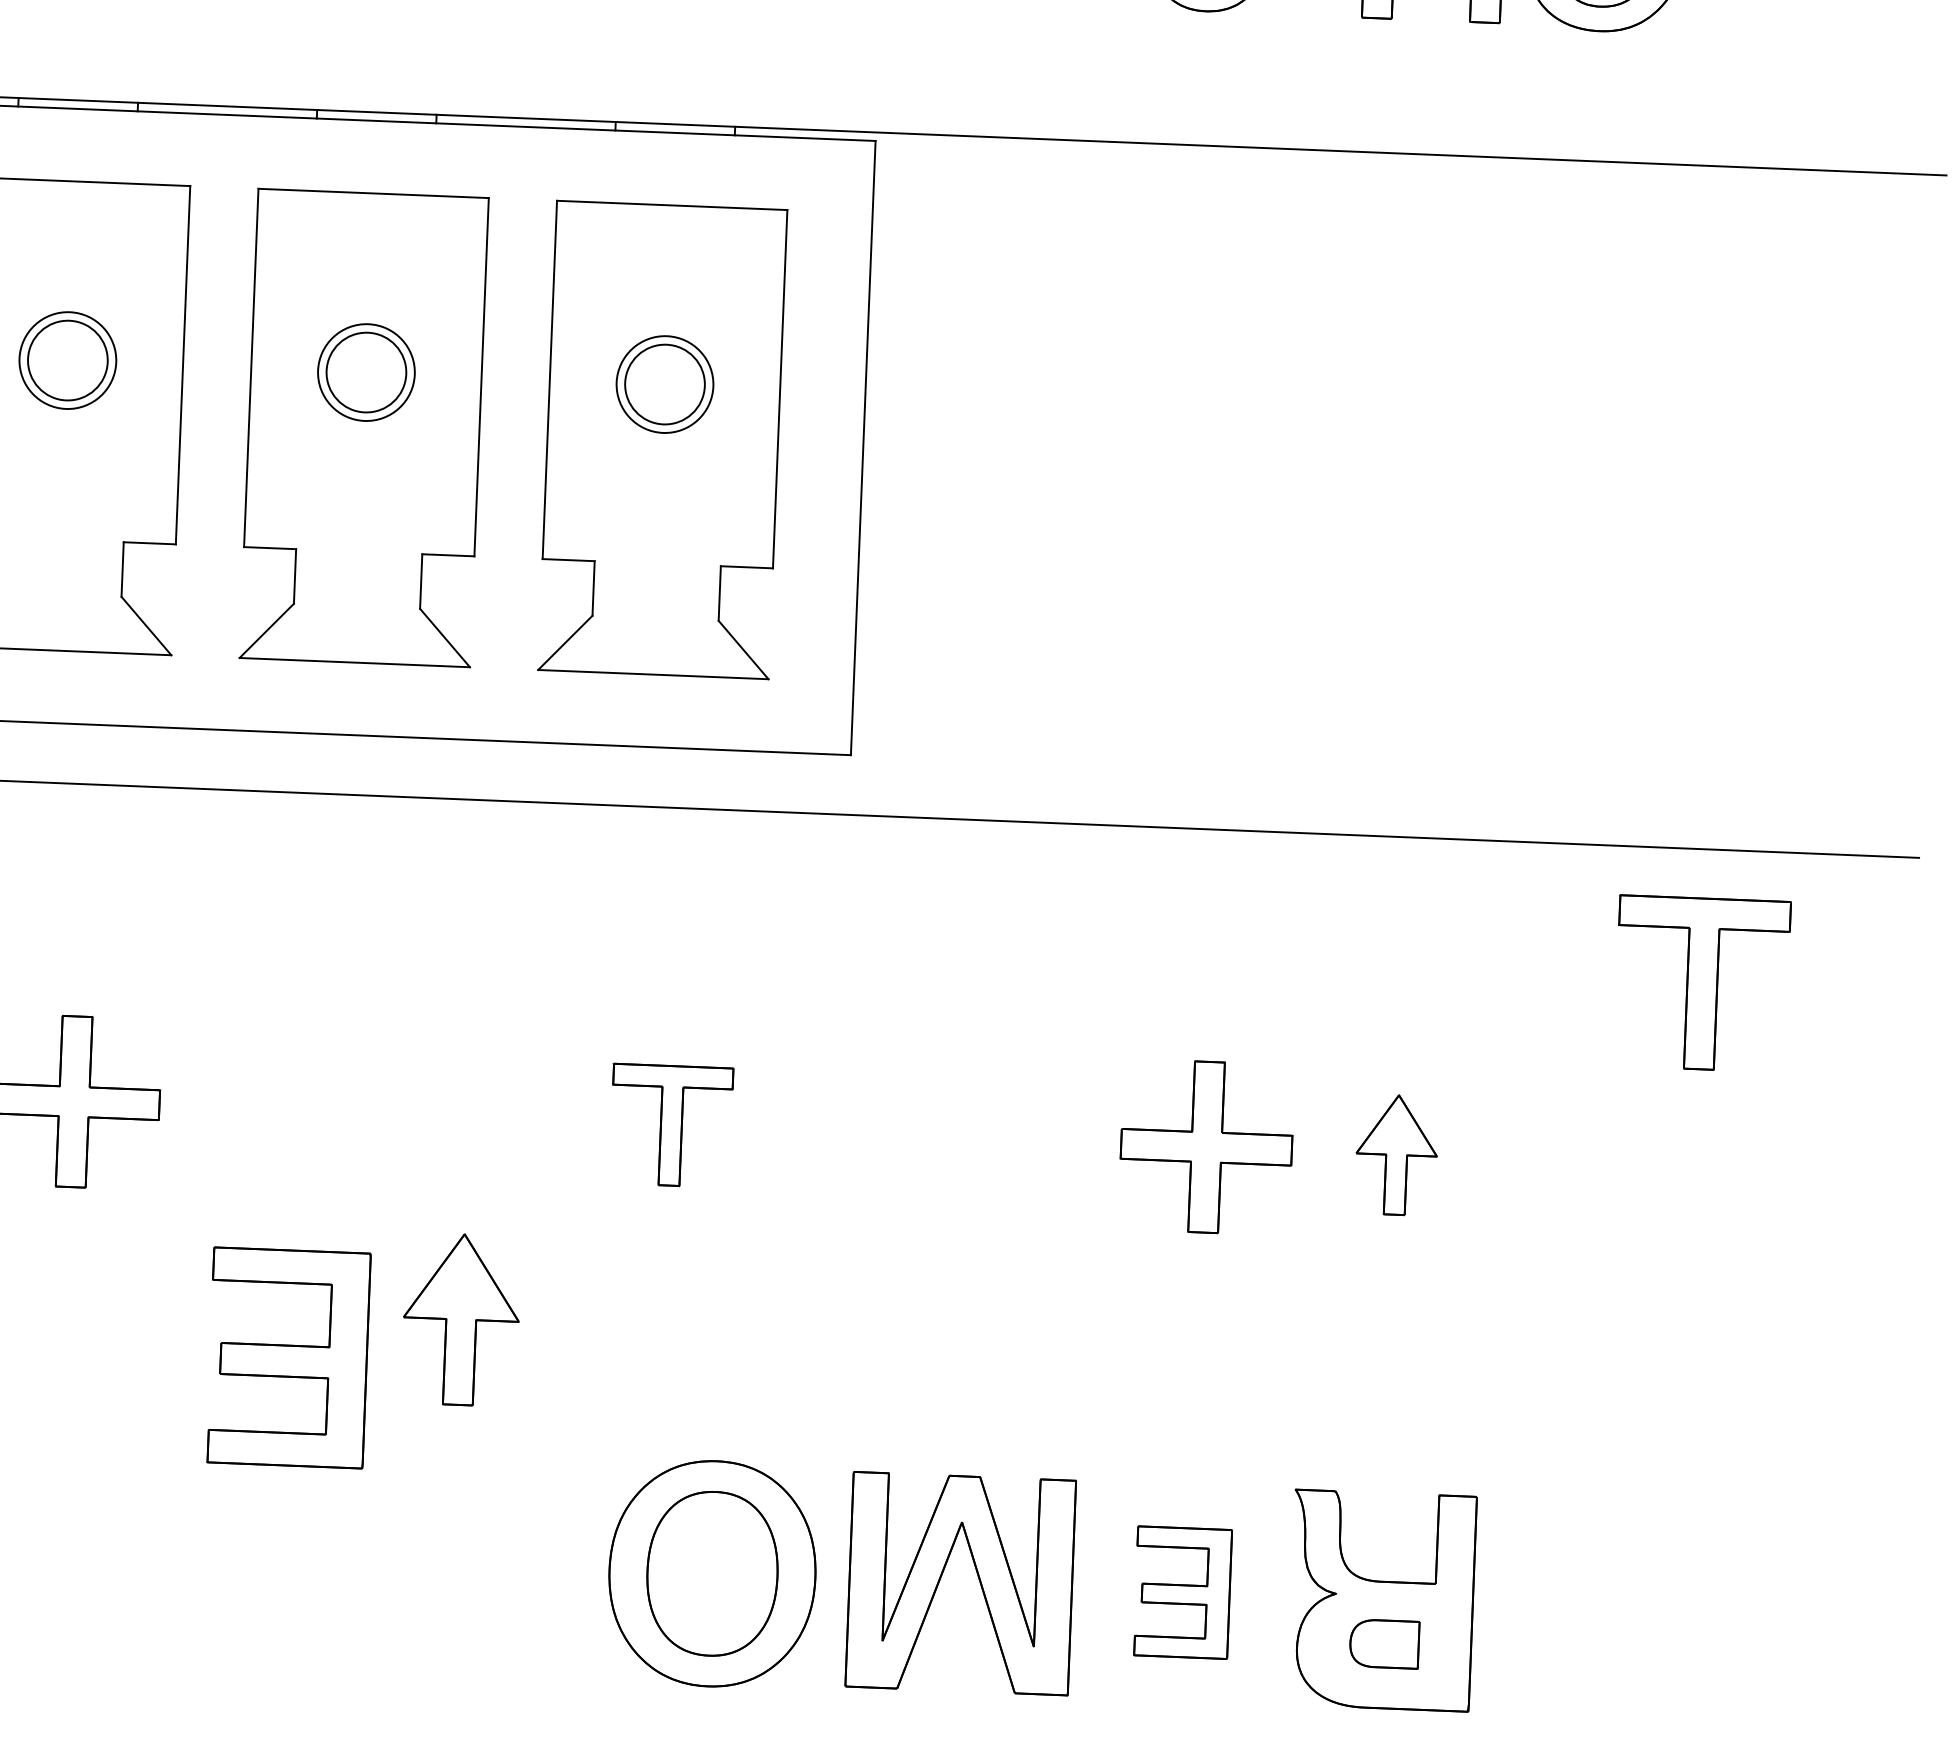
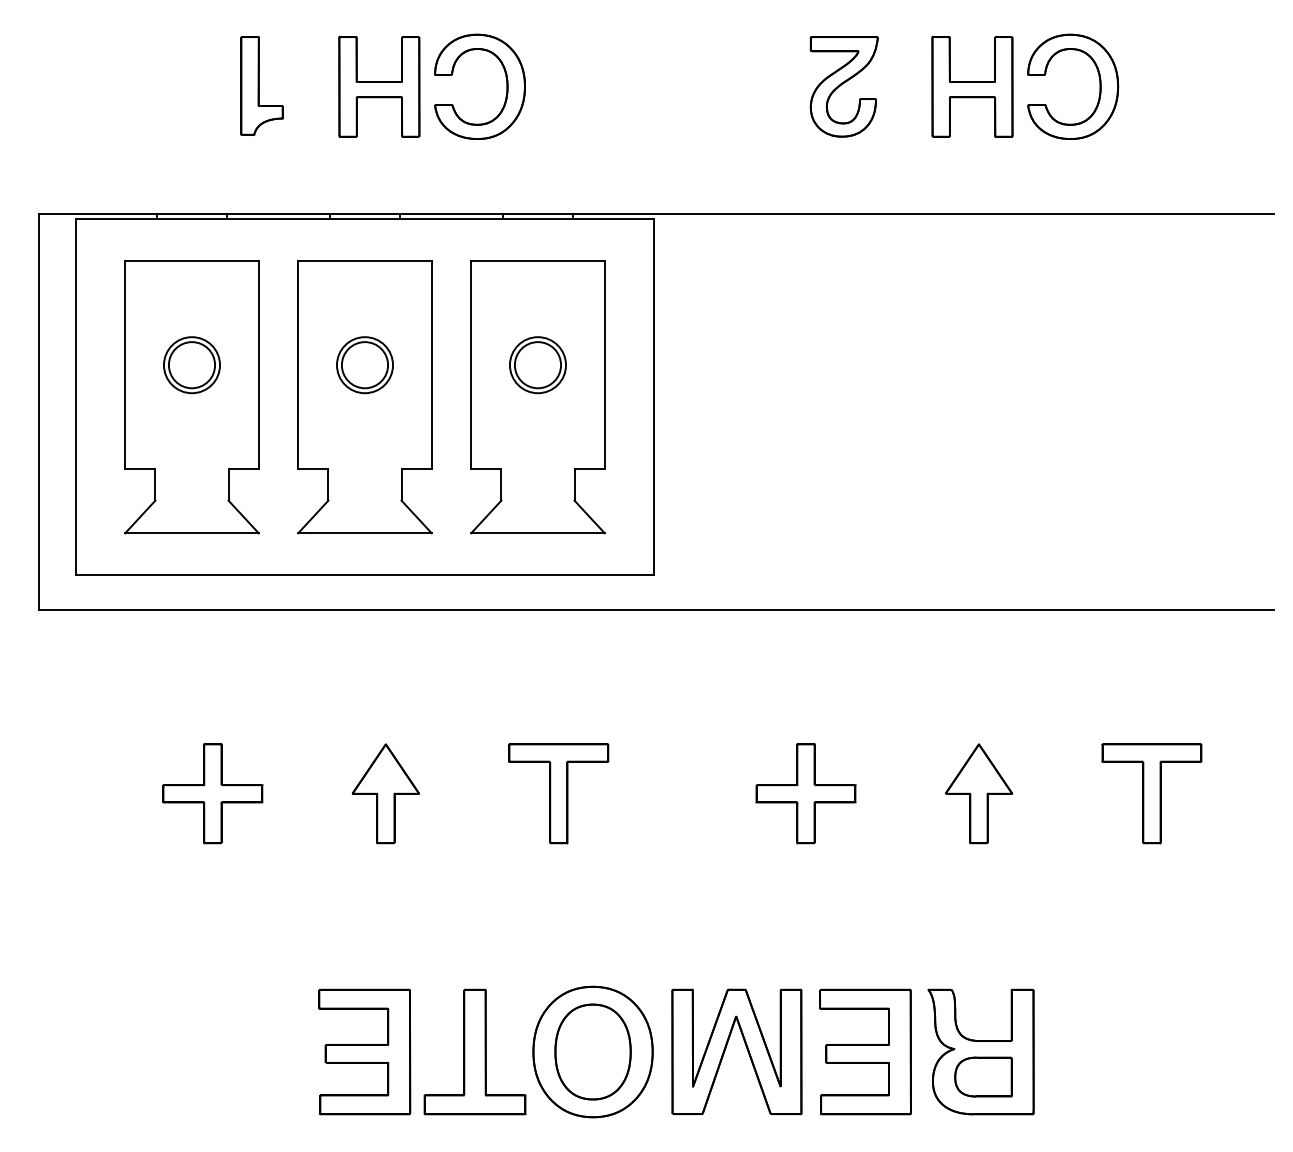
part: (1701, 983) -> (1151, 793), moved
part: (670, 1125) -> (558, 793), size x1.43
part: (1205, 1146) -> (805, 793), moved
part: (1397, 1154) -> (979, 793), size x1.43
part: (460, 1319) -> (385, 793), moved
part: (288, 1357) -> (364, 1051), moved
part: (507, 1564) -> (474, 1051), added
part: (1182, 1591) -> (865, 1051), size x1.67
part: (1384, 1643) -> (983, 1076), size x1.43

